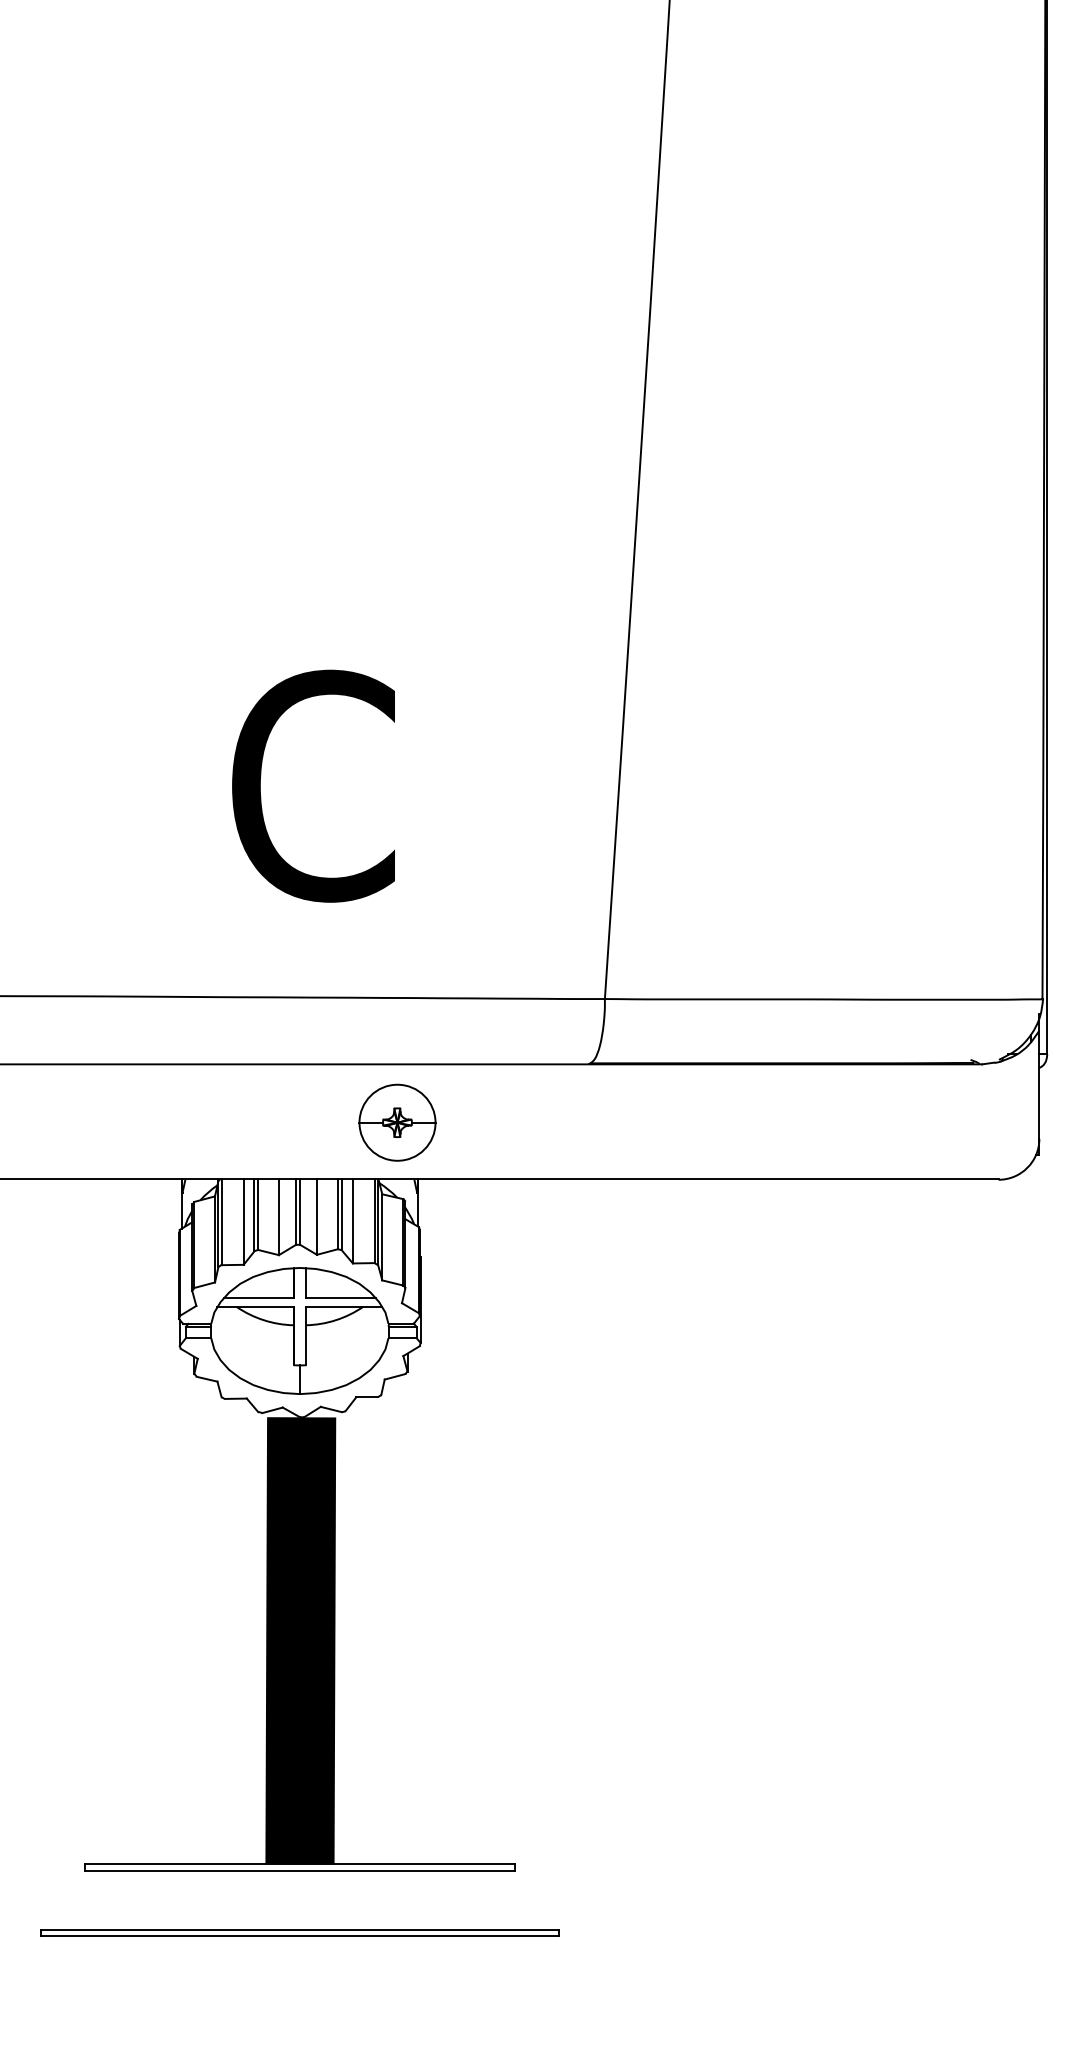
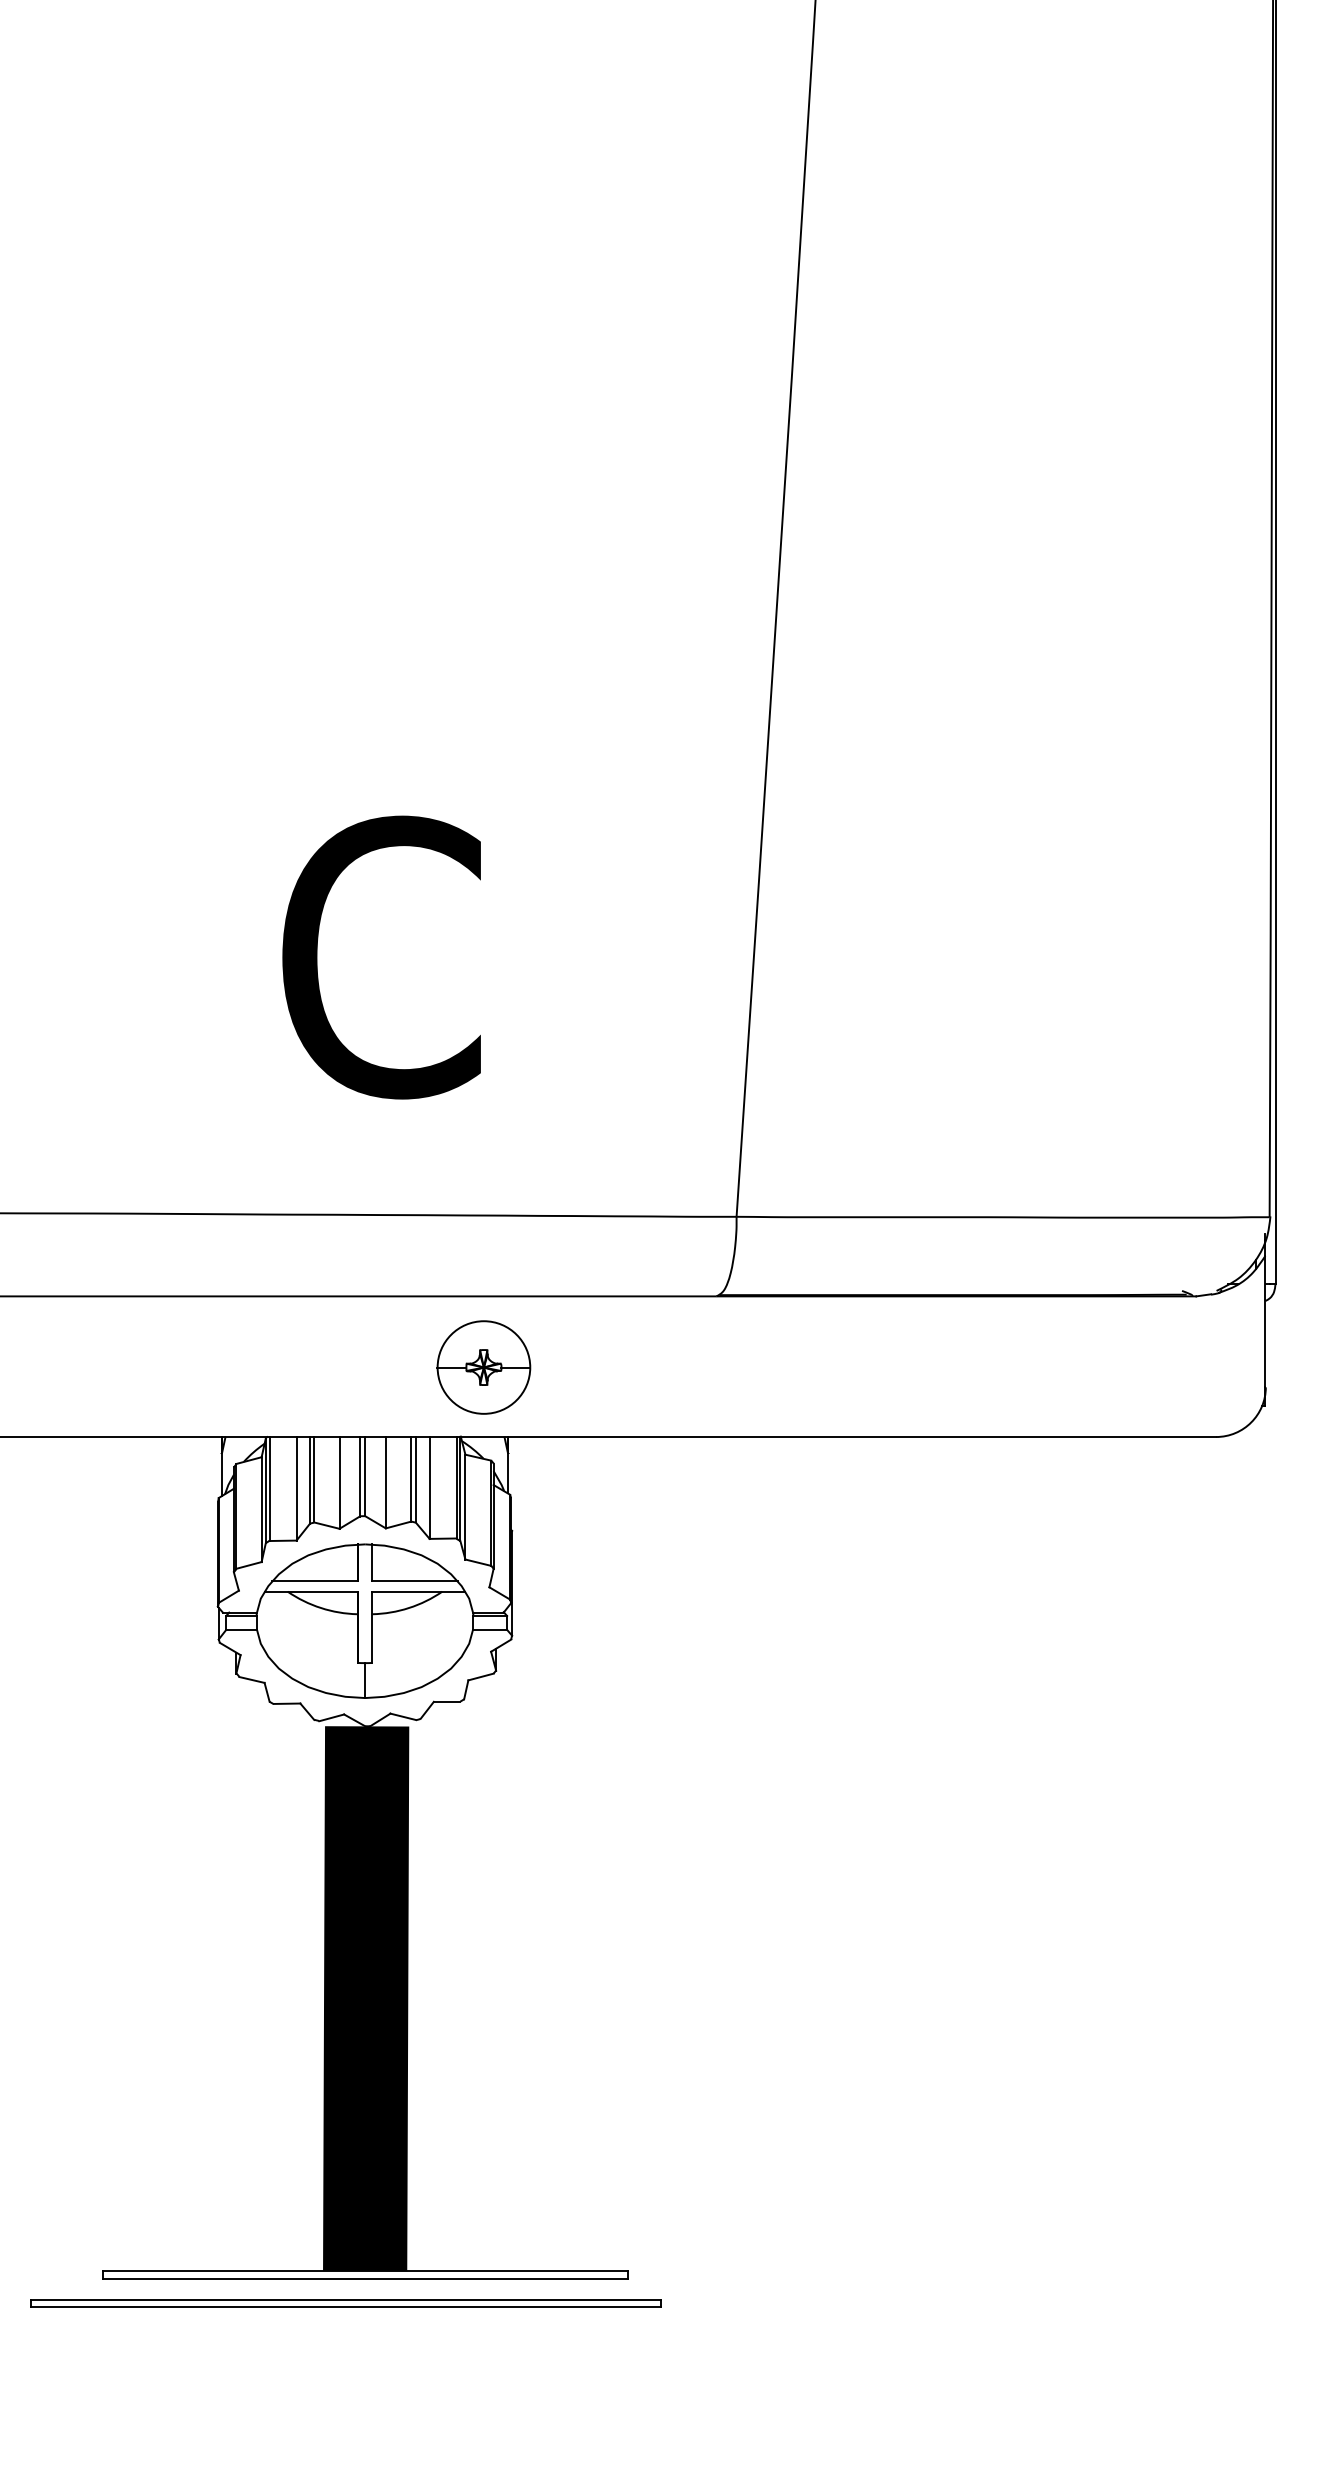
part: (299, 1932) -> (345, 2303), moved

